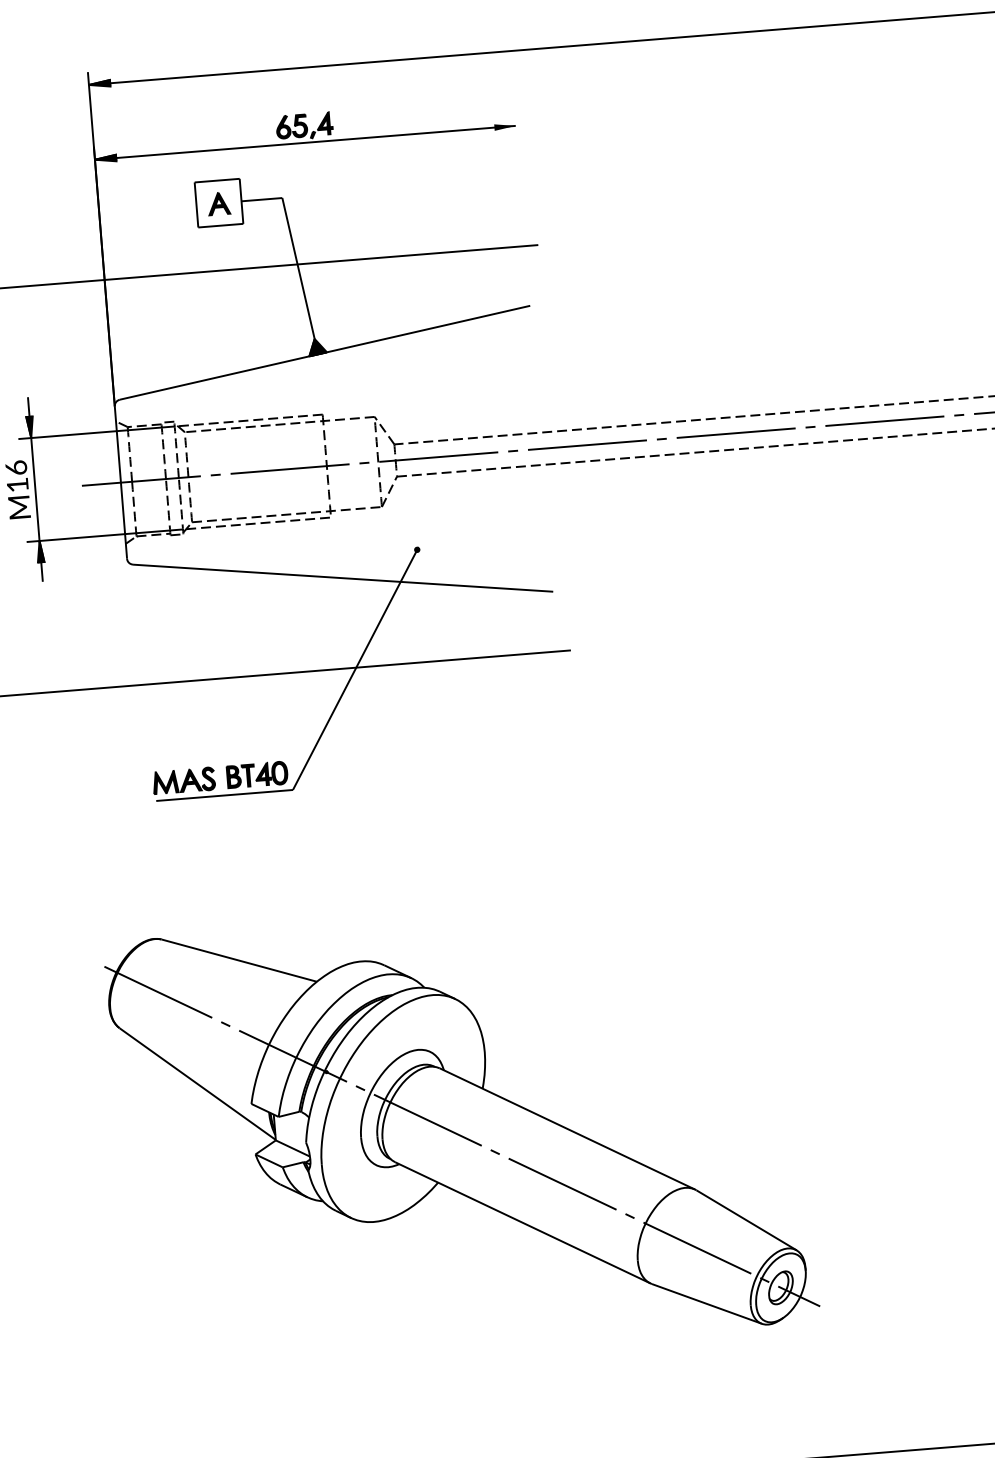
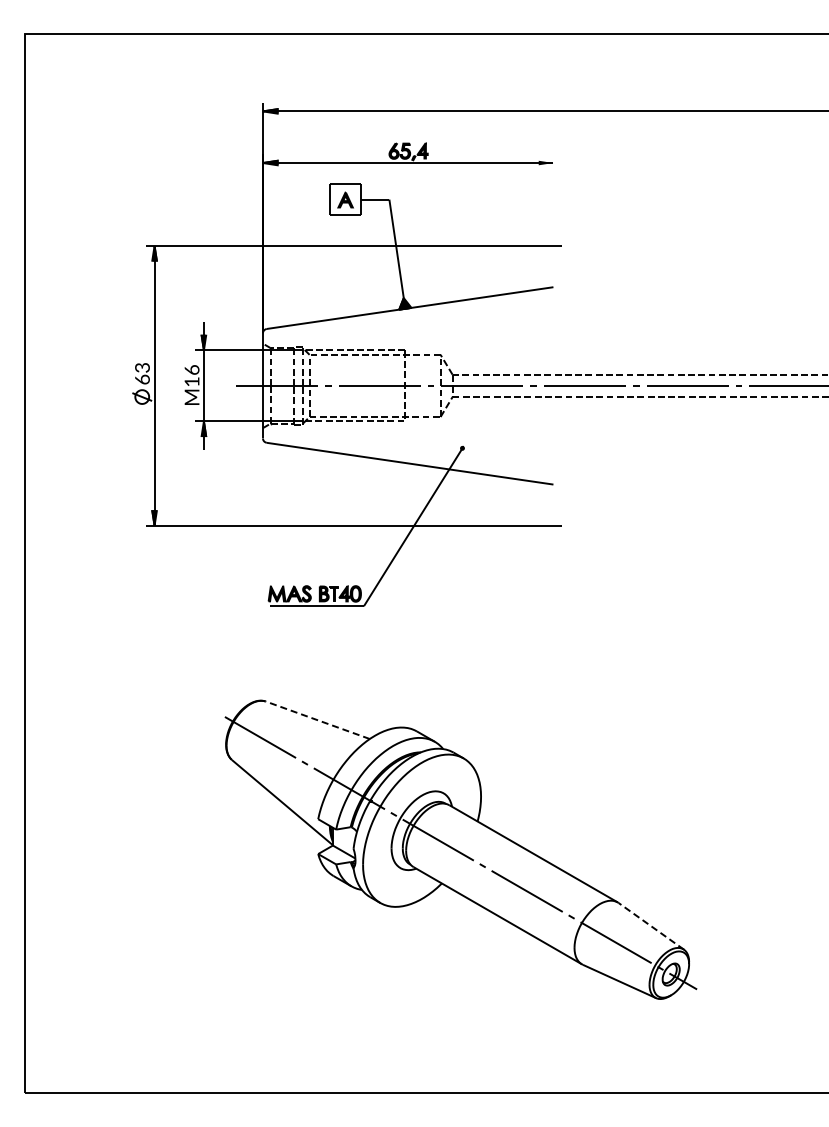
line: (238, 961) -> (317, 720), solid -> dashed
line: (745, 1220) -> (650, 926), solid -> dashed

